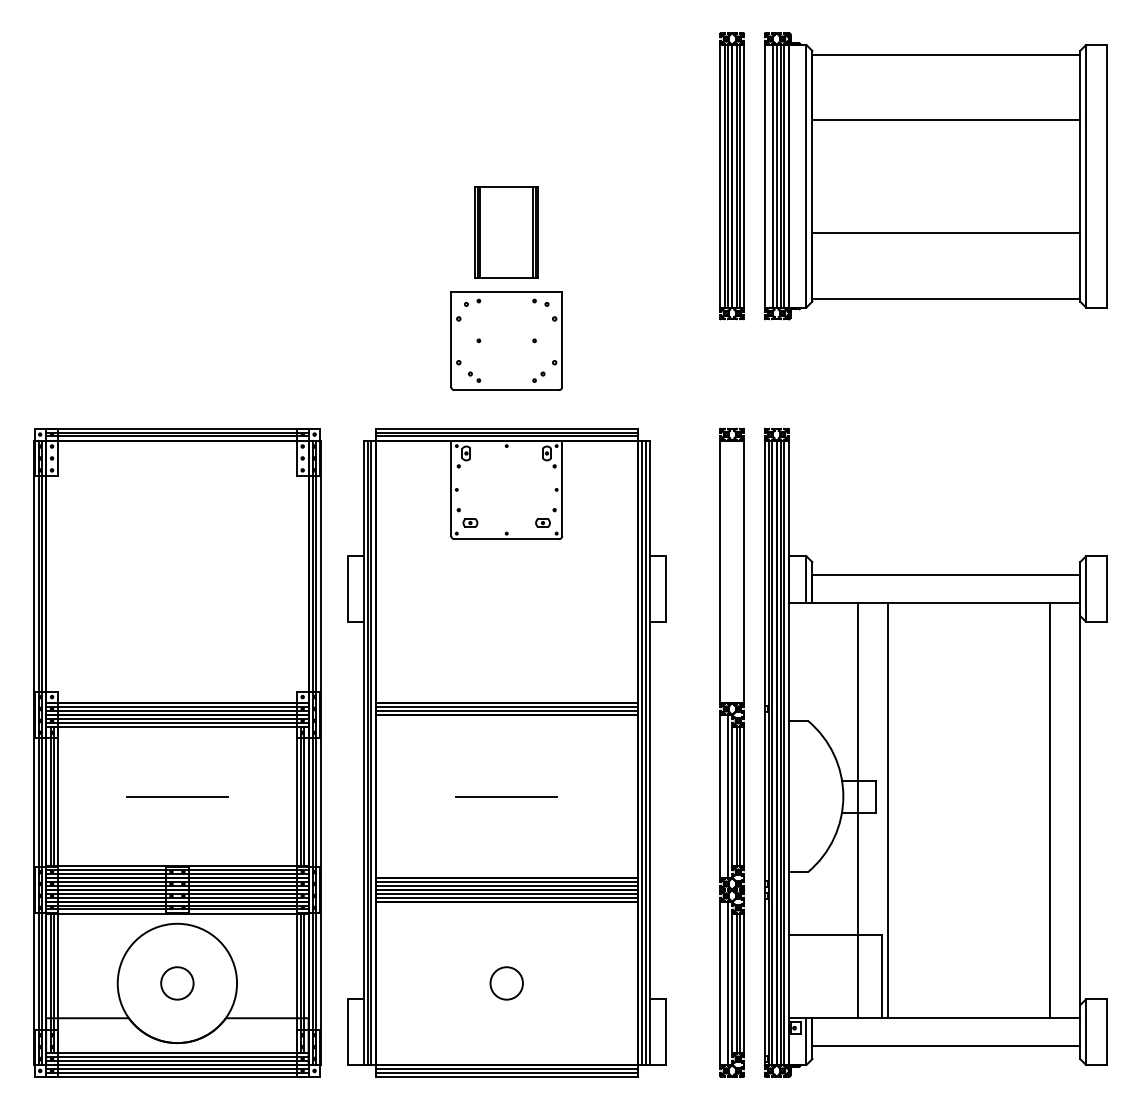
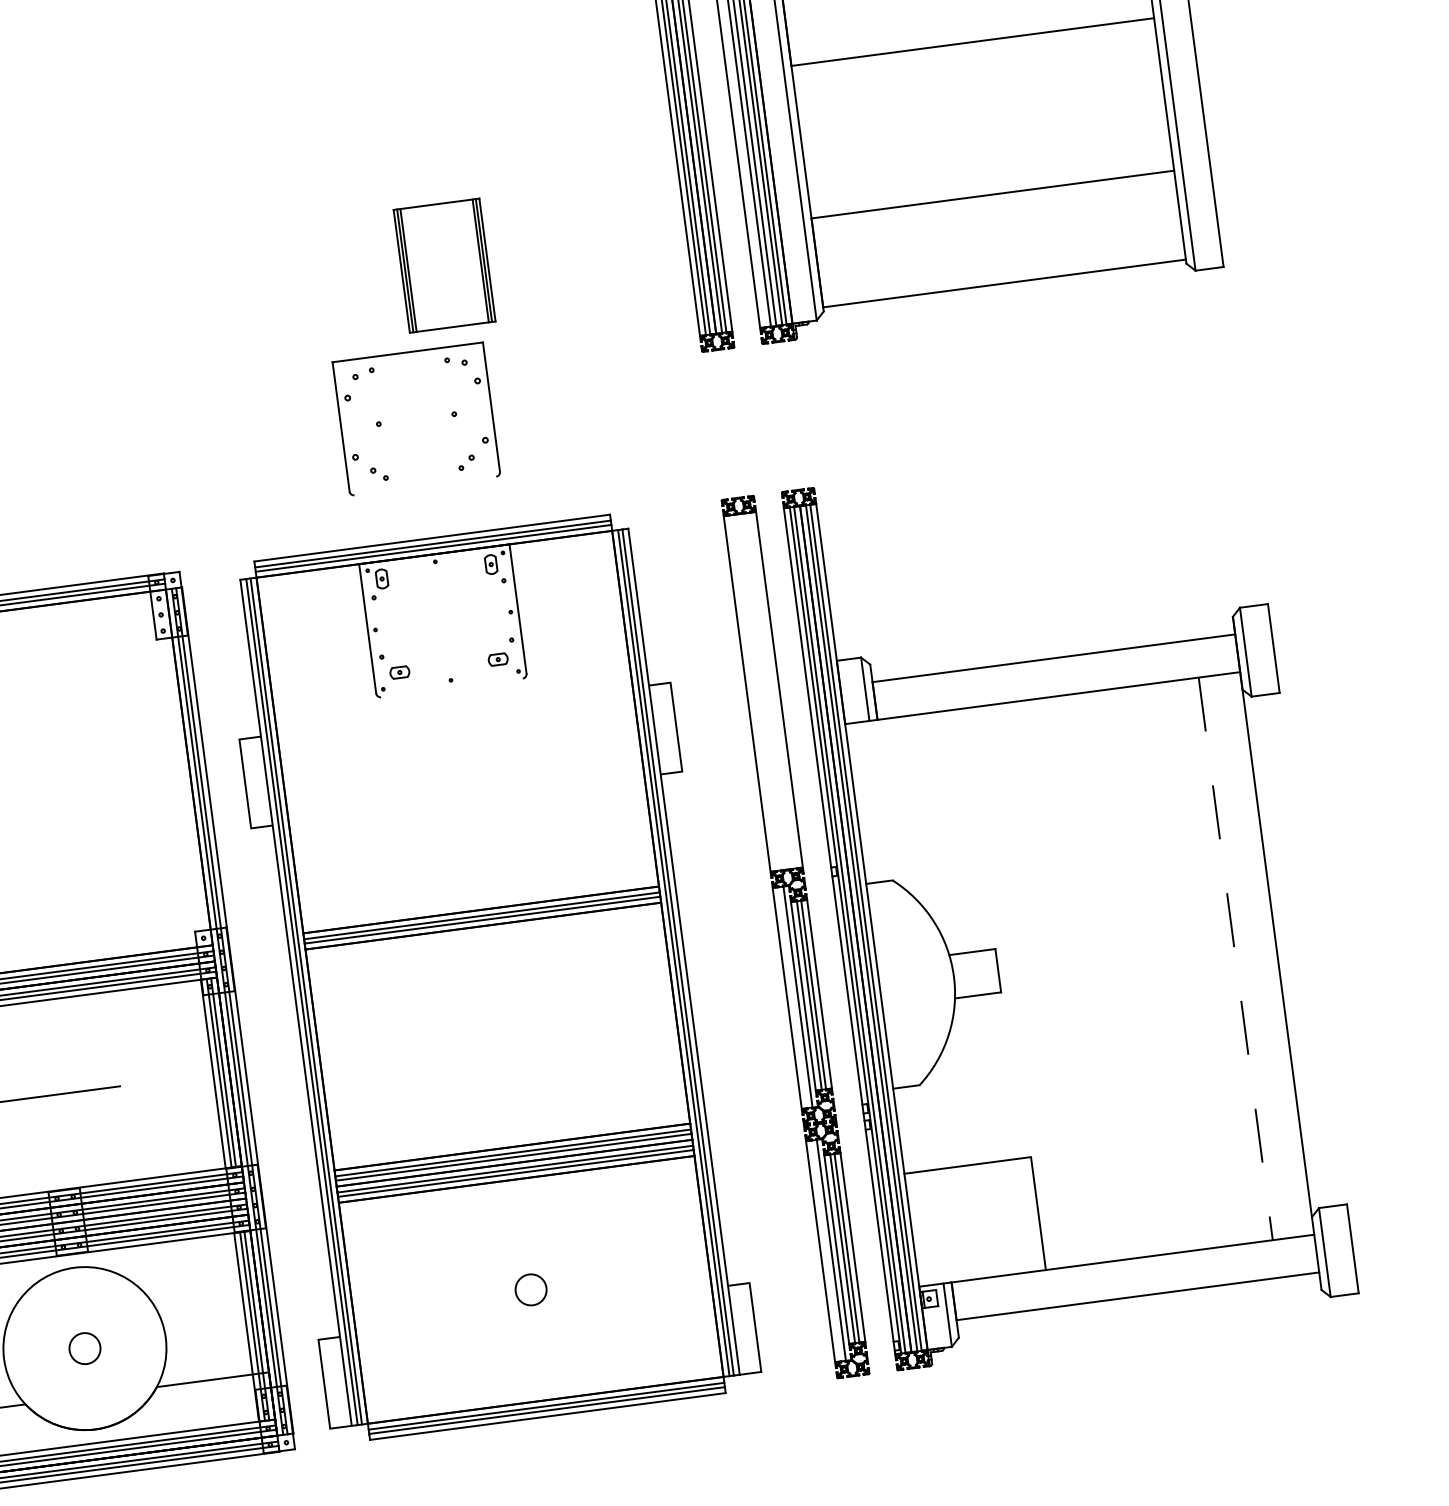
part: (506, 232) -> (444, 266), moved
line: (506, 390) -> (425, 486), removed
line: (506, 539) -> (451, 688), removed
line: (506, 796) -> (497, 1036), removed
line: (857, 810) -> (975, 992), removed
line: (888, 810) -> (1017, 987), removed
line: (1049, 810) -> (1235, 958), solid -> dashed
circle: (177, 983) -> (85, 1348), size x0.7
circle: (506, 983) -> (530, 1289), size x0.7

